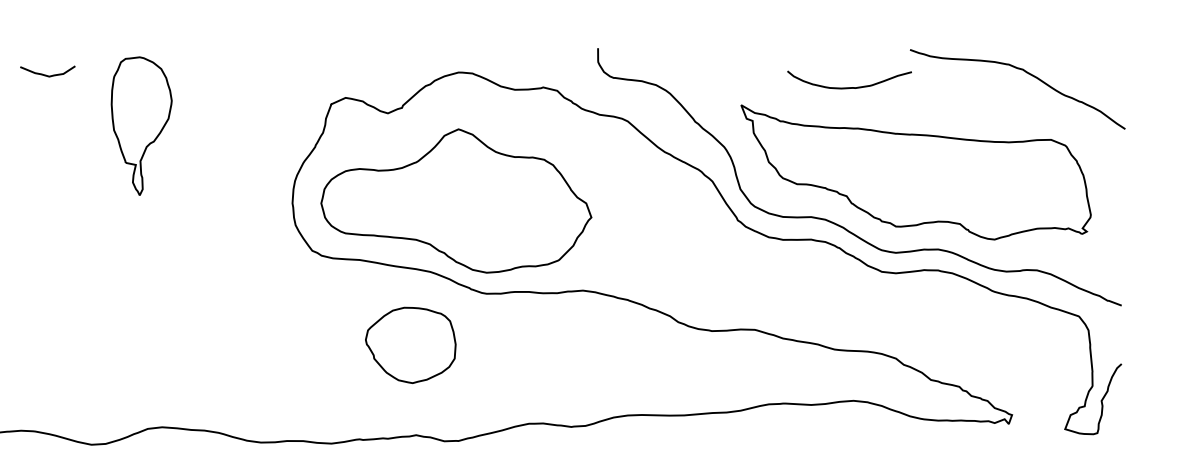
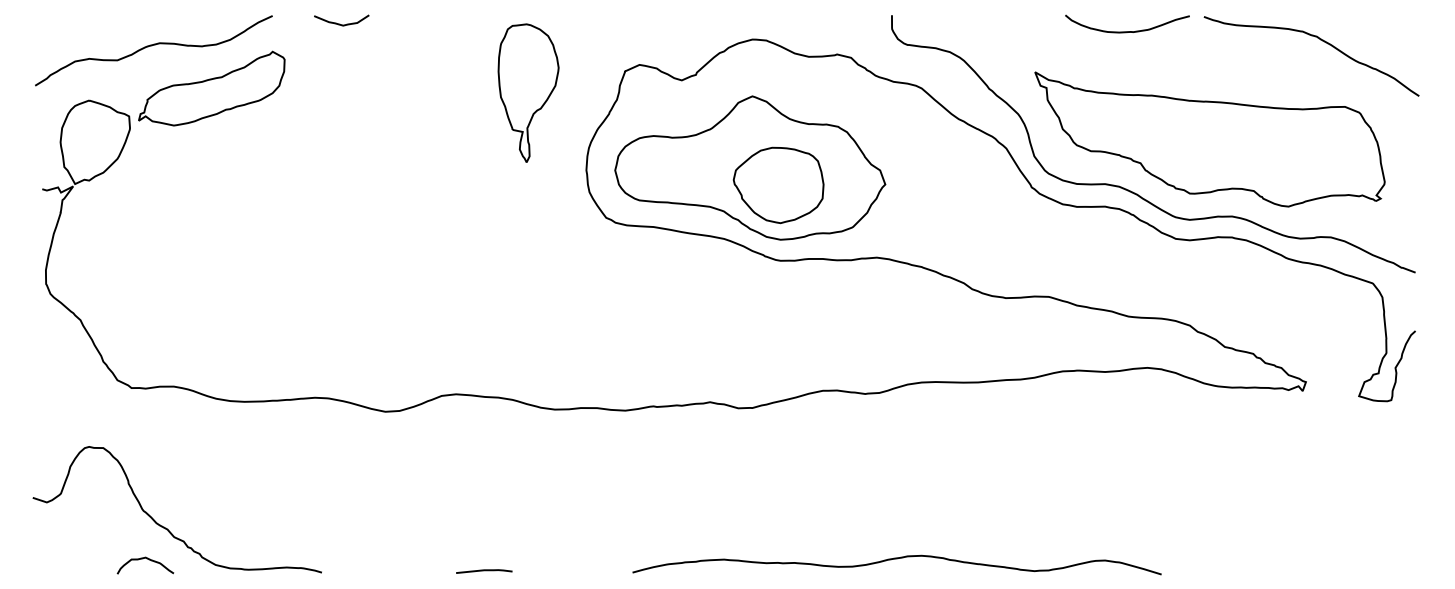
curve: (45, 74) -> (339, 23), moved
curve: (849, 87) -> (1127, 31), moved
part: (141, 125) -> (528, 92), moved
part: (410, 345) -> (778, 185), moved

